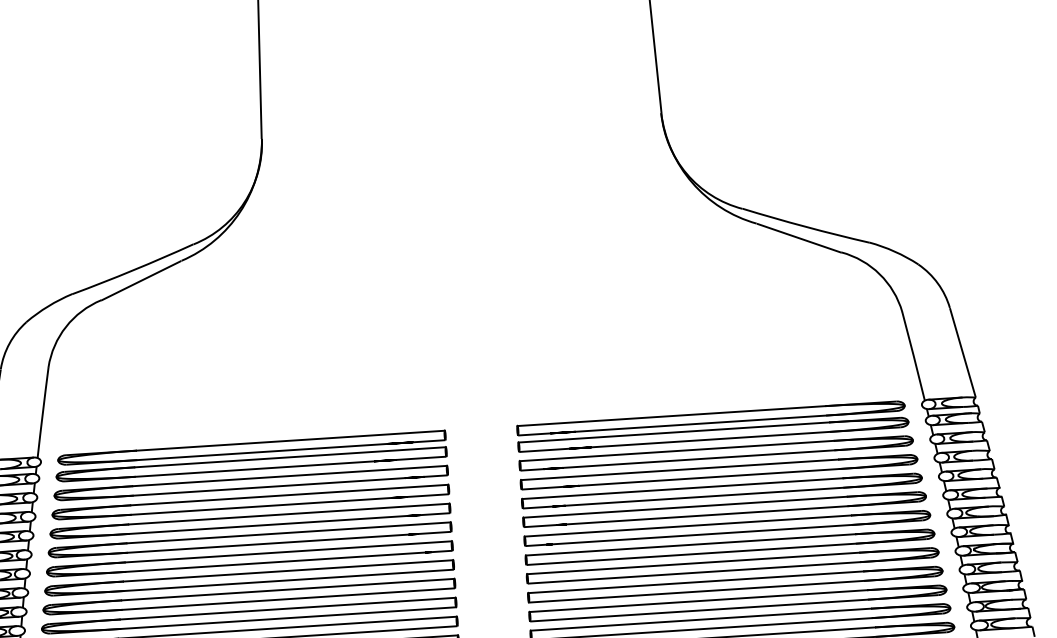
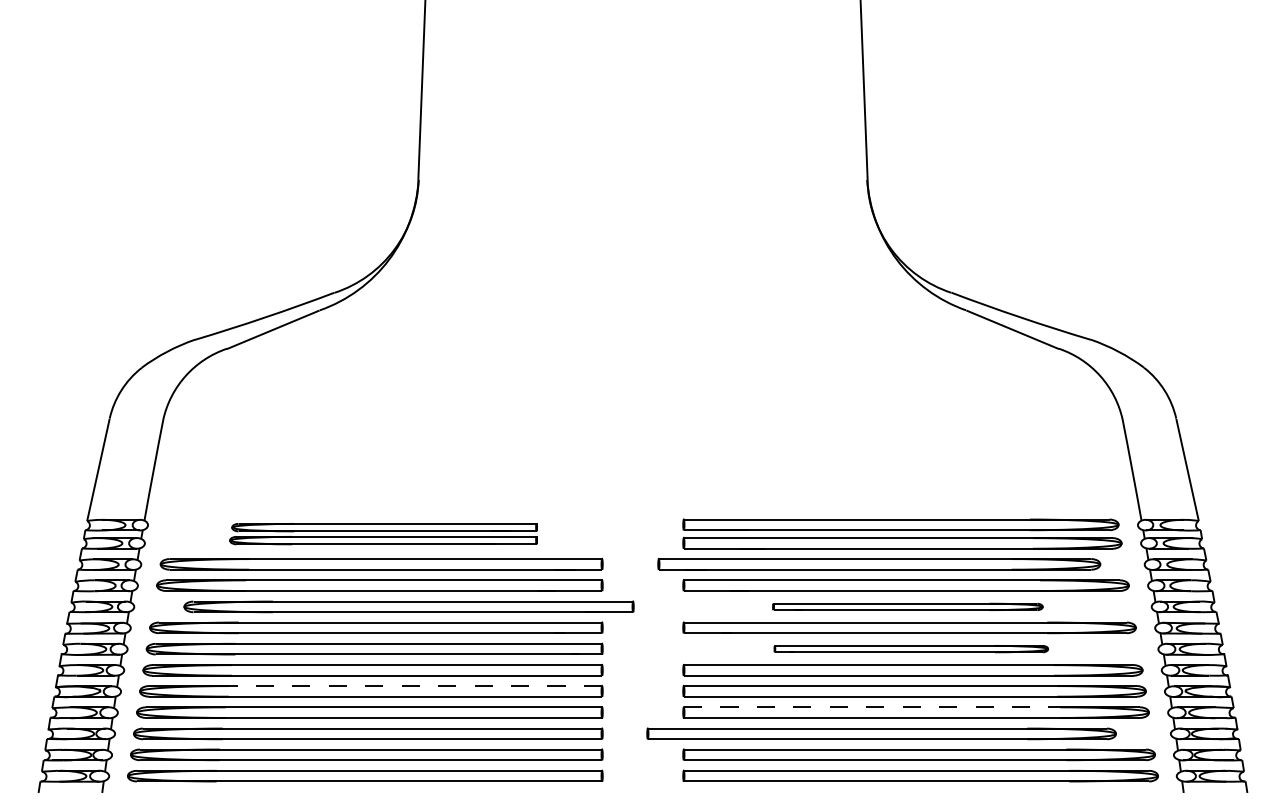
part: (716, 452) -> (879, 563), moved
part: (251, 455) -> (383, 533), size x0.7
part: (721, 490) -> (907, 606), size x0.6
part: (249, 521) -> (408, 606), moved
part: (727, 527) -> (911, 648), size x0.6
line: (696, 582) -> (872, 707), solid -> dashed
line: (288, 590) -> (415, 686), solid -> dashed
part: (737, 602) -> (881, 733), moved

